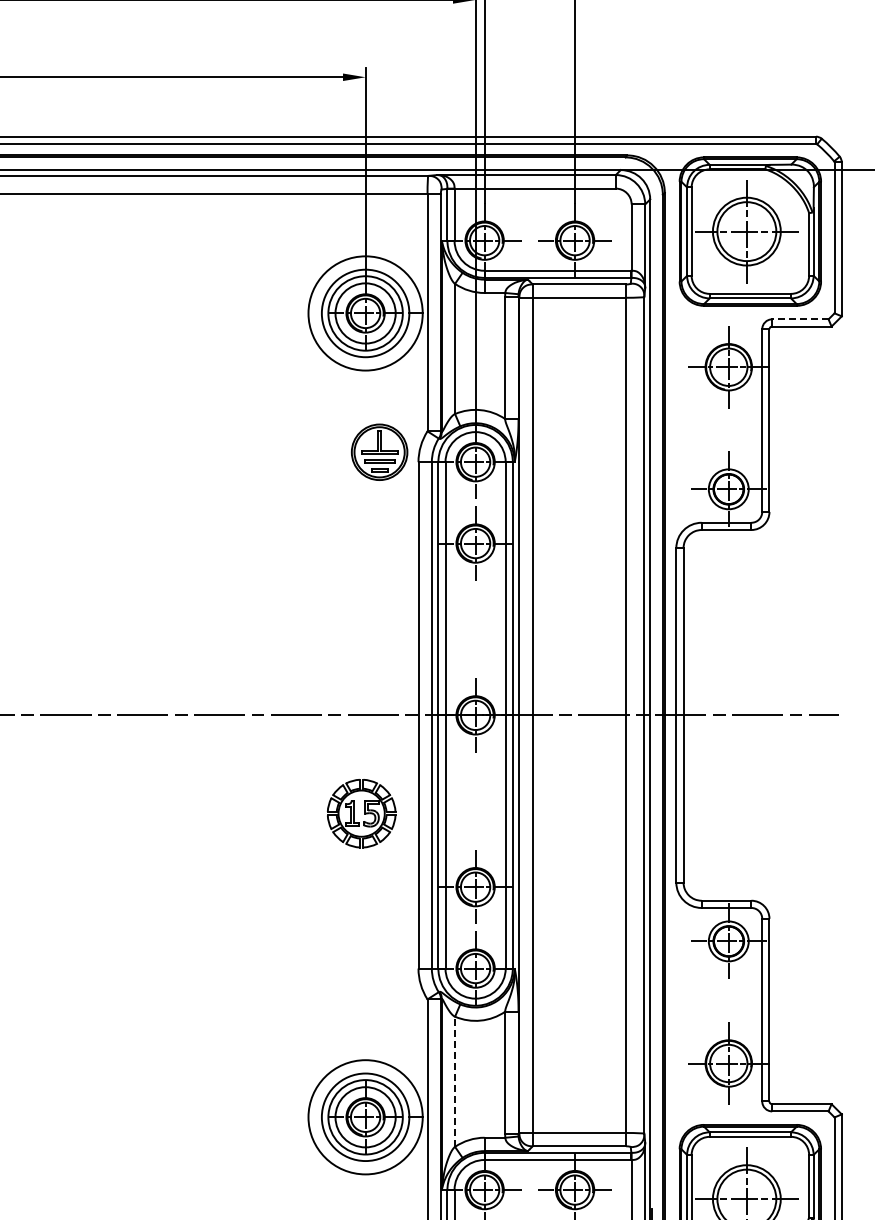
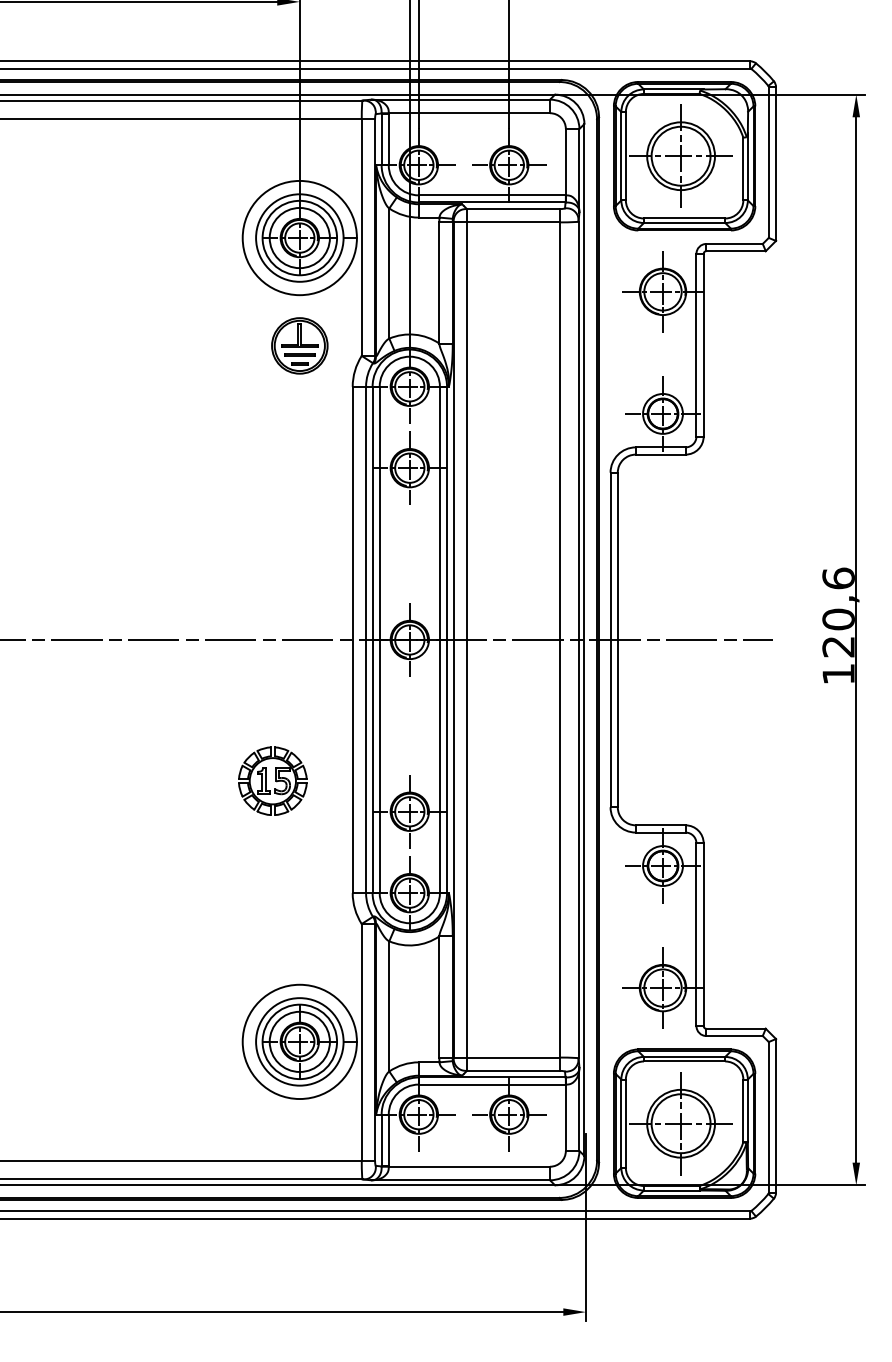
line: (800, 318) -> (734, 243), dashed -> solid
part: (379, 451) -> (299, 345), moved
part: (361, 812) -> (272, 780), moved
line: (455, 1080) -> (389, 1005), dashed -> solid

